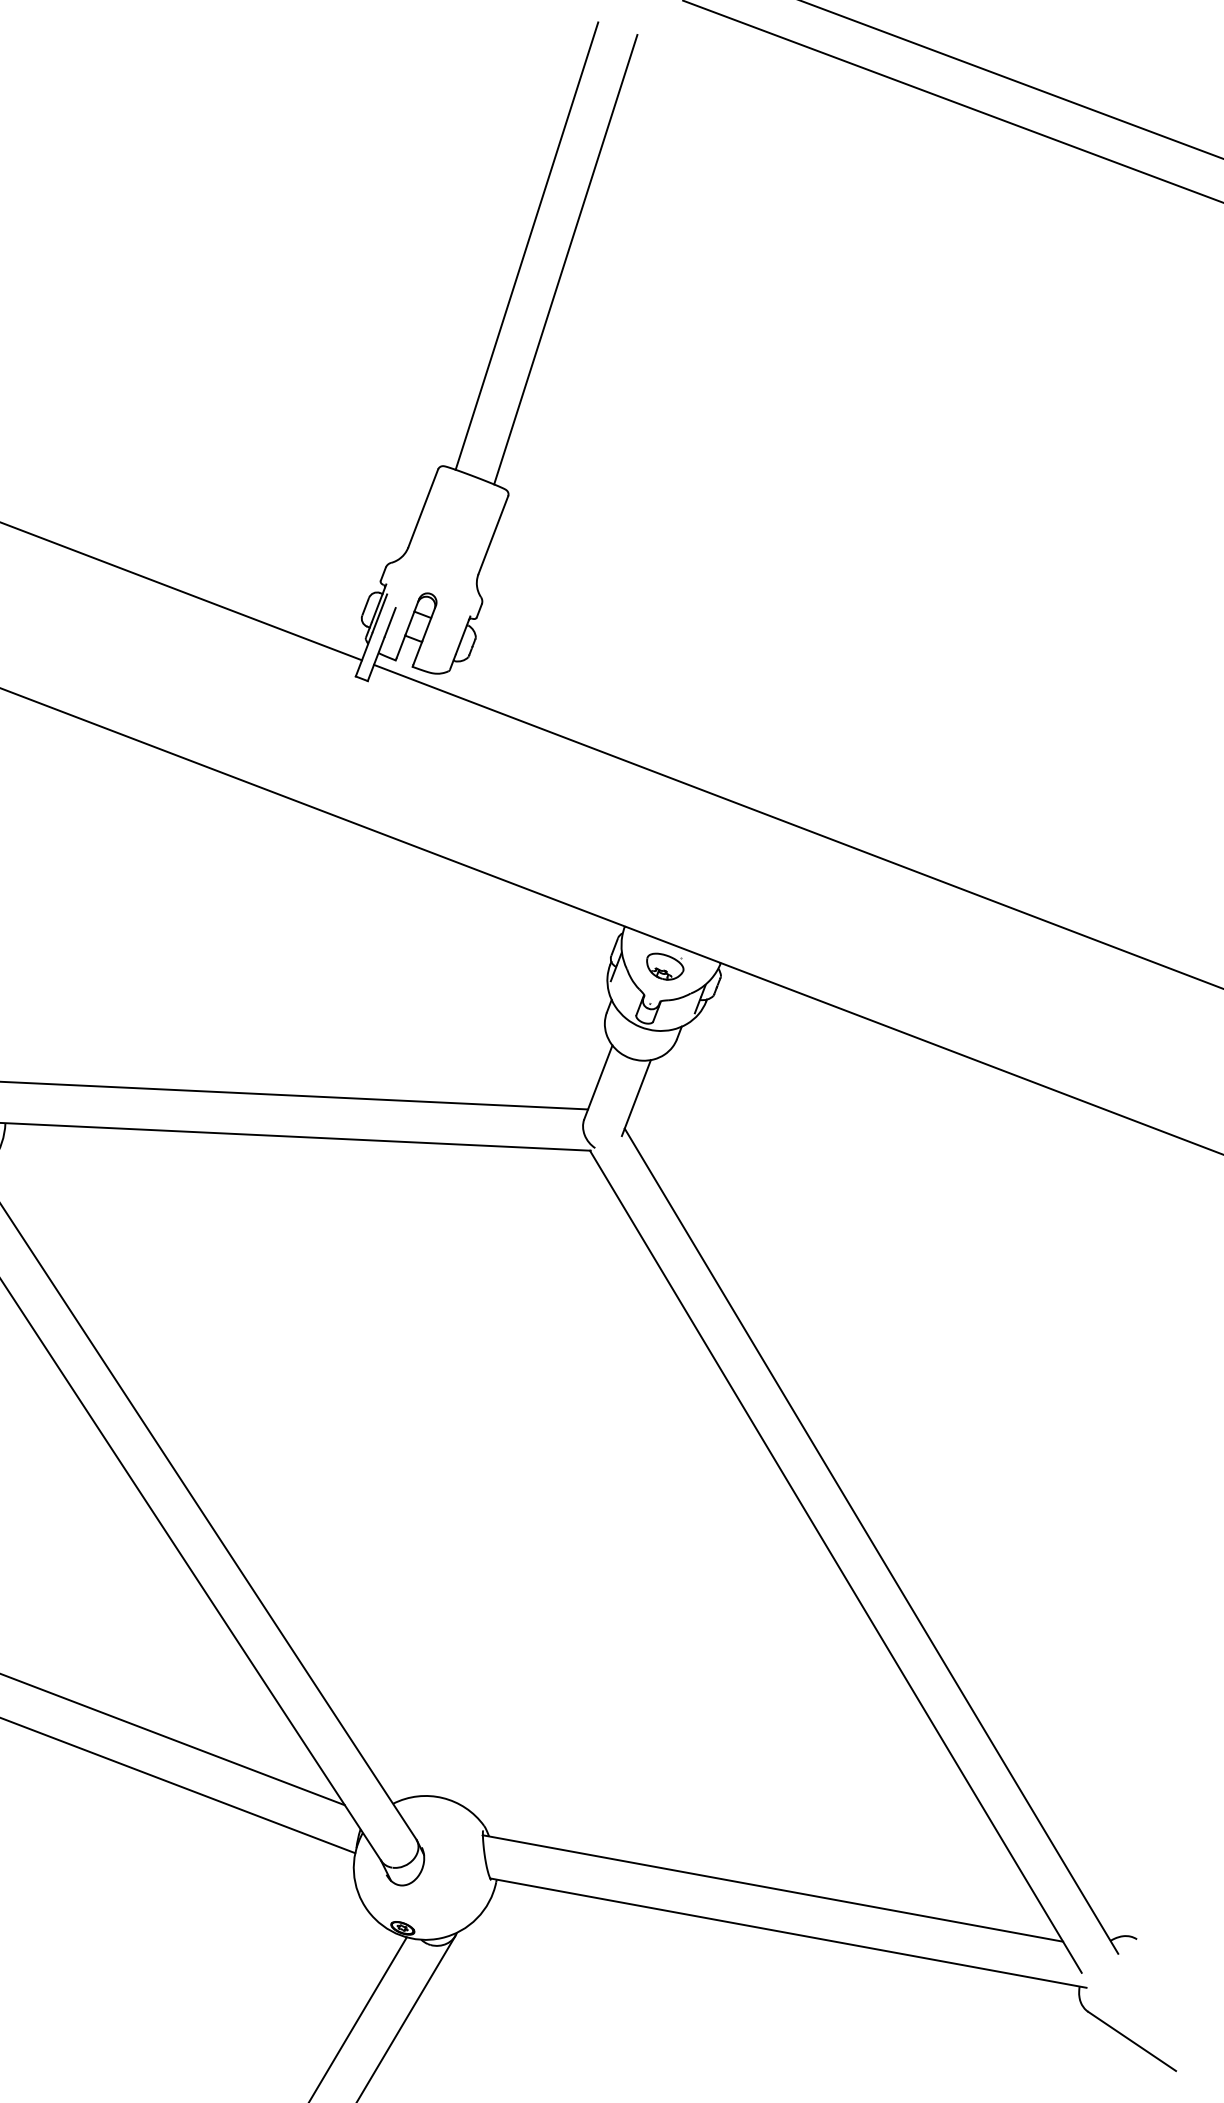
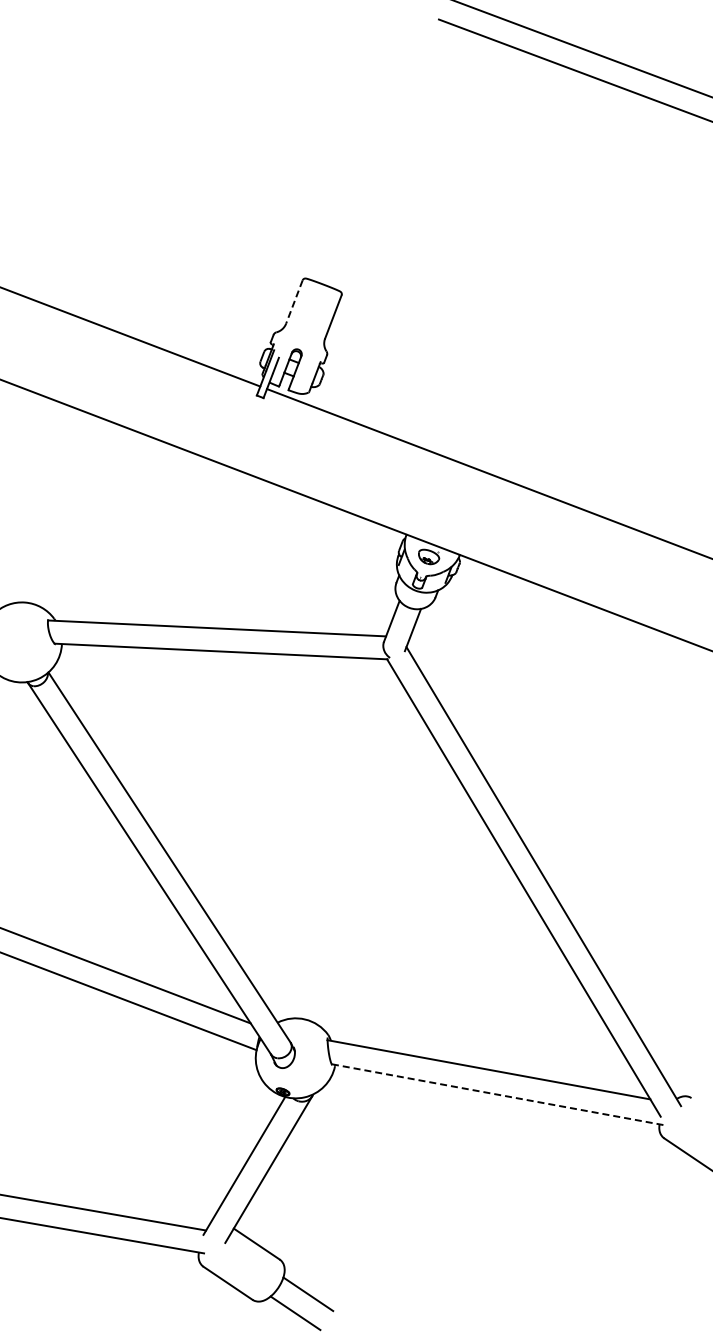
line: (525, 245) -> (351, 155), removed
line: (565, 259) -> (373, 163), removed
line: (423, 509) -> (294, 302), solid -> dashed
line: (788, 1932) -> (497, 1094), solid -> dashed

